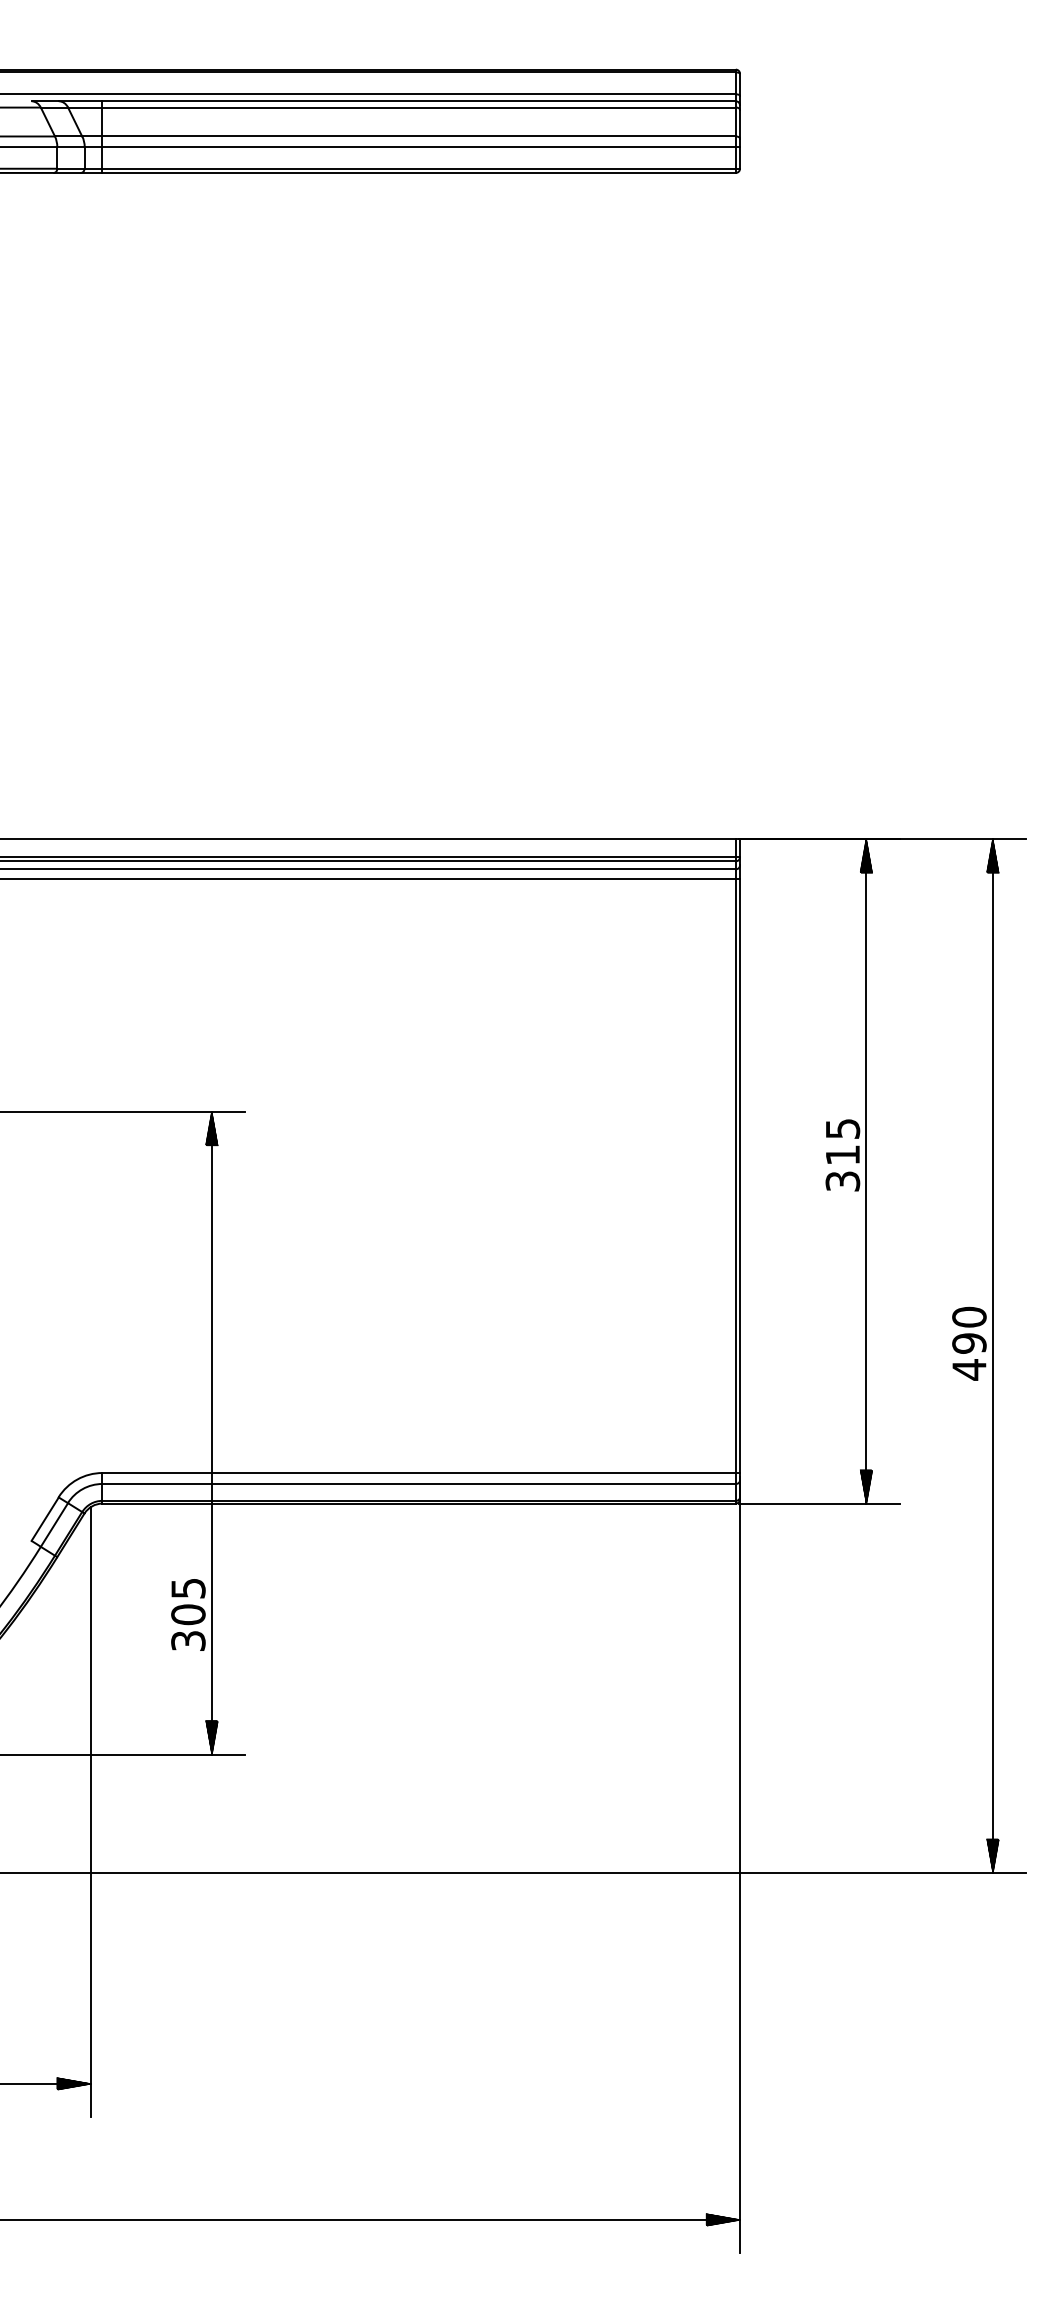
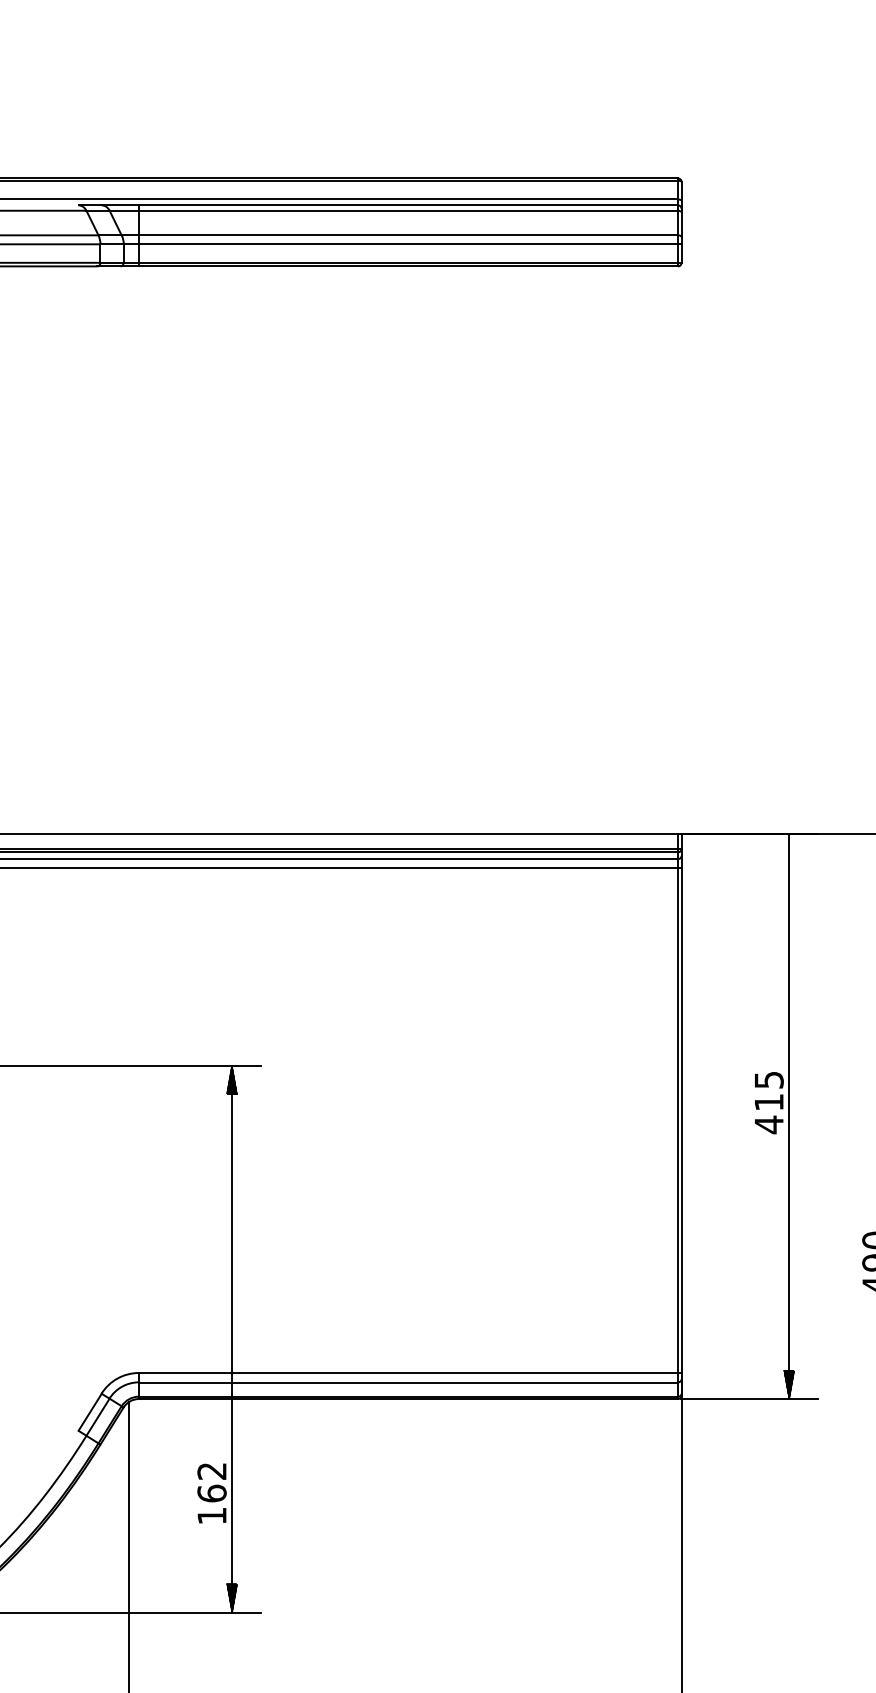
hatch: (866, 855) -> (789, 847), removed
text: (842, 1181) -> (768, 1124), 315 -> 415
text: (188, 1614) -> (212, 1493), 305 -> 162

